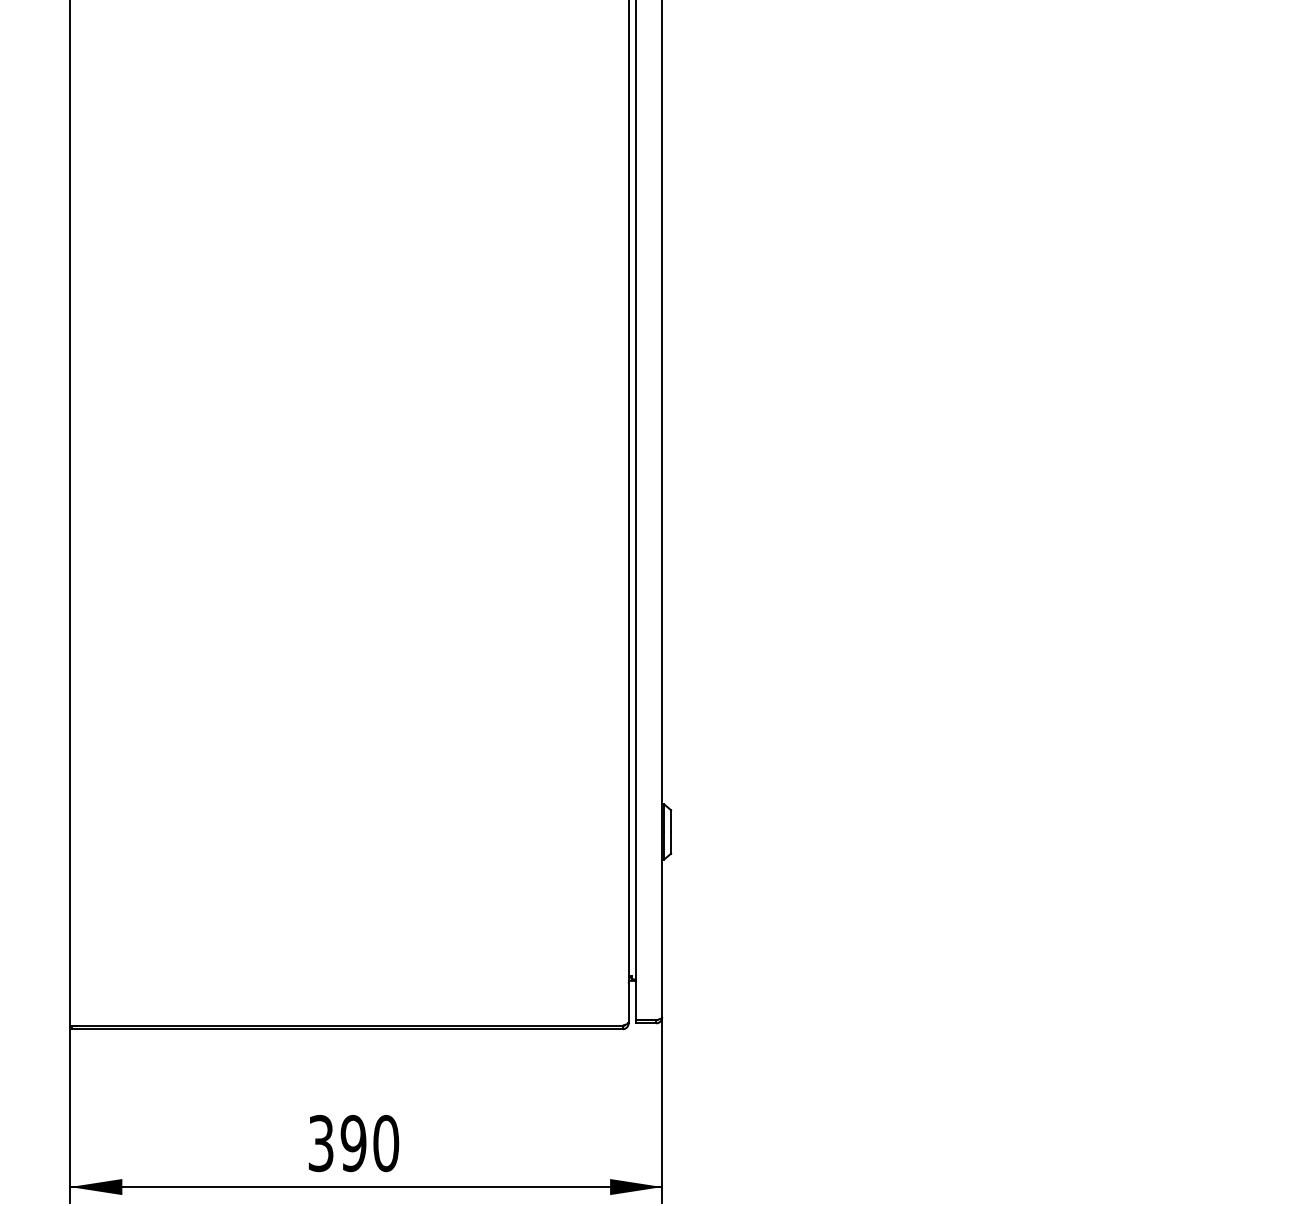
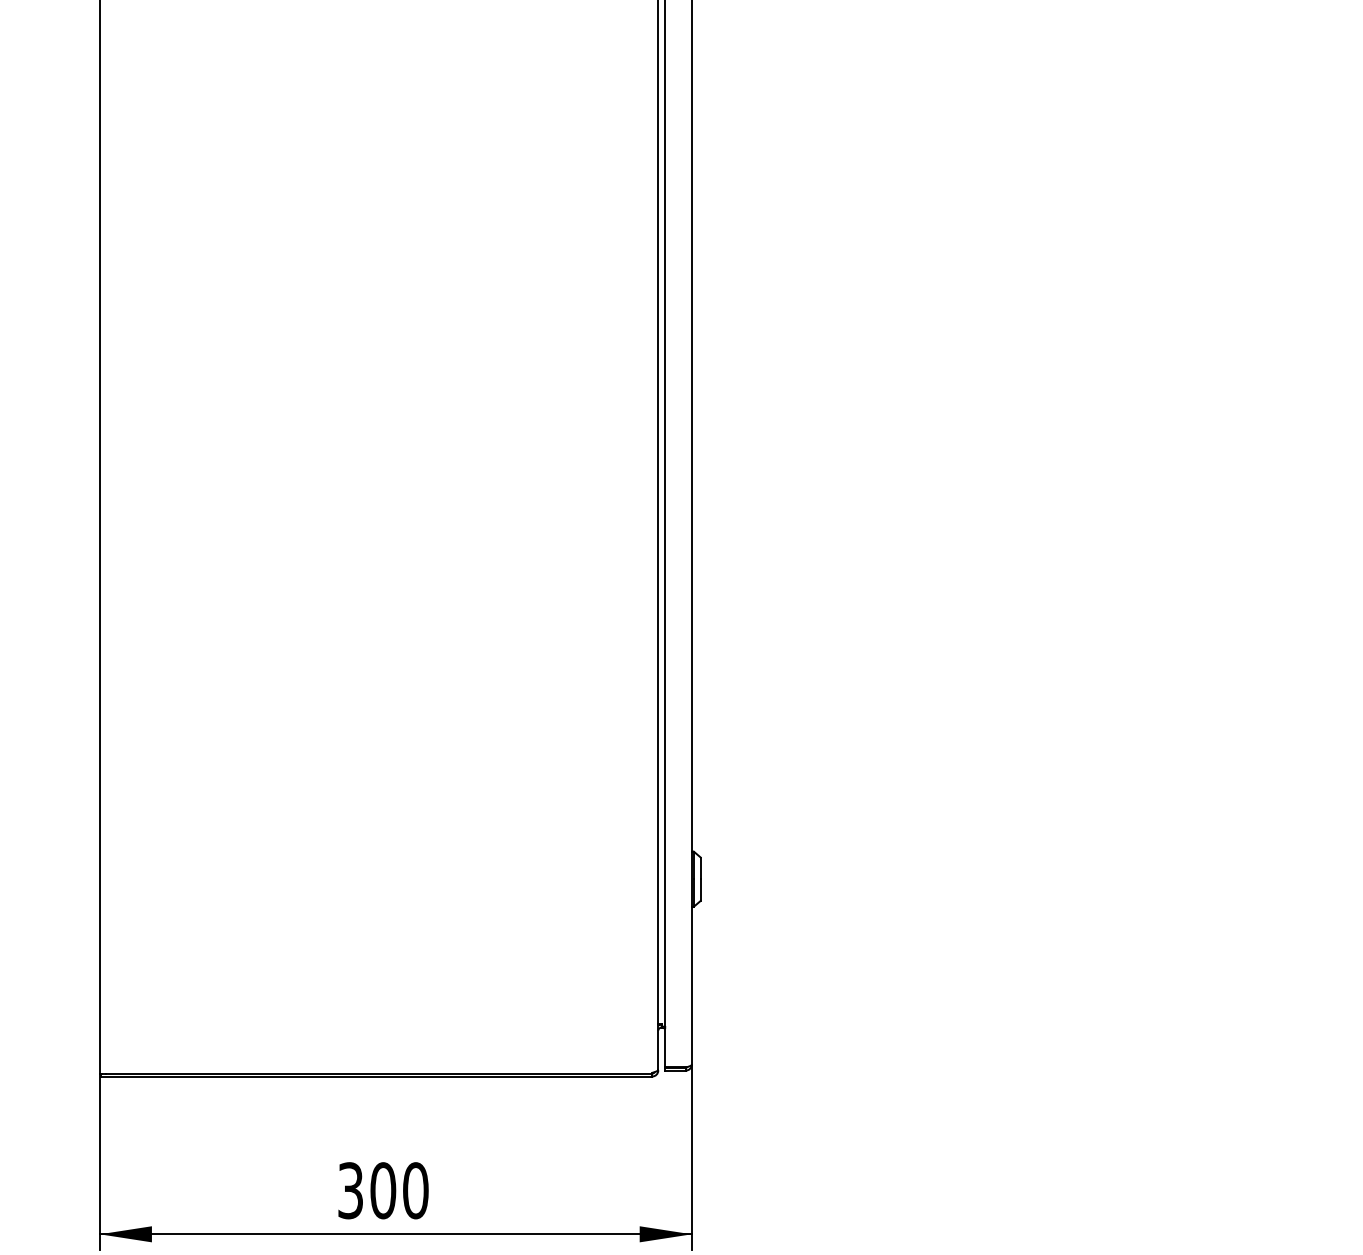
text: (353, 1143) -> (383, 1190), 390 -> 300

